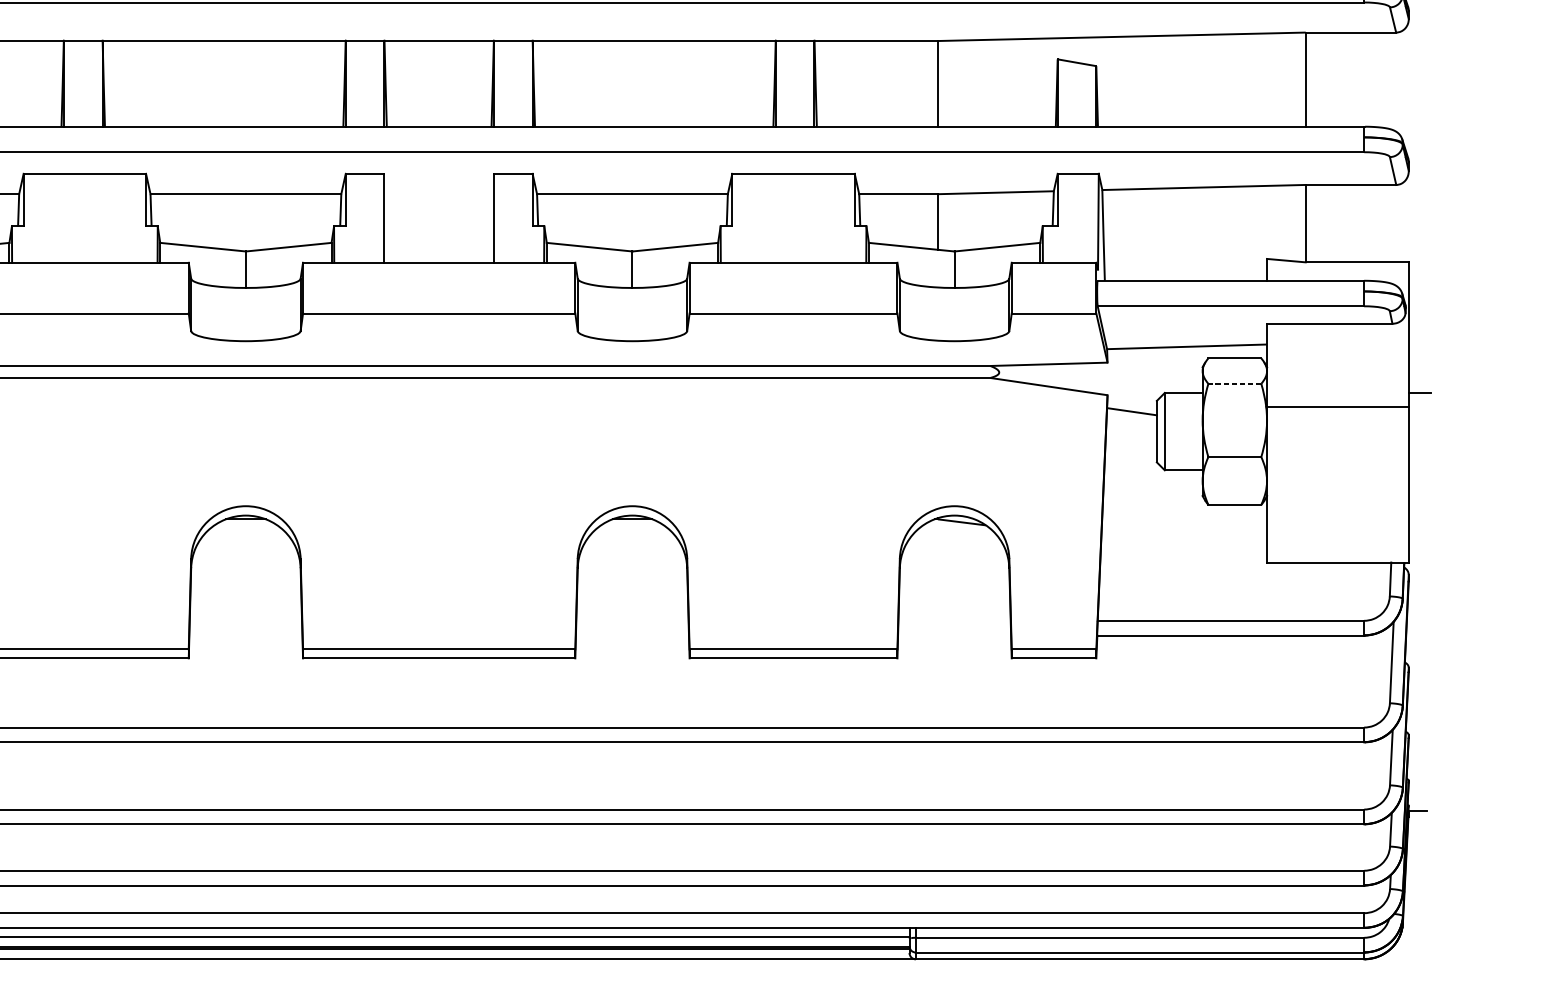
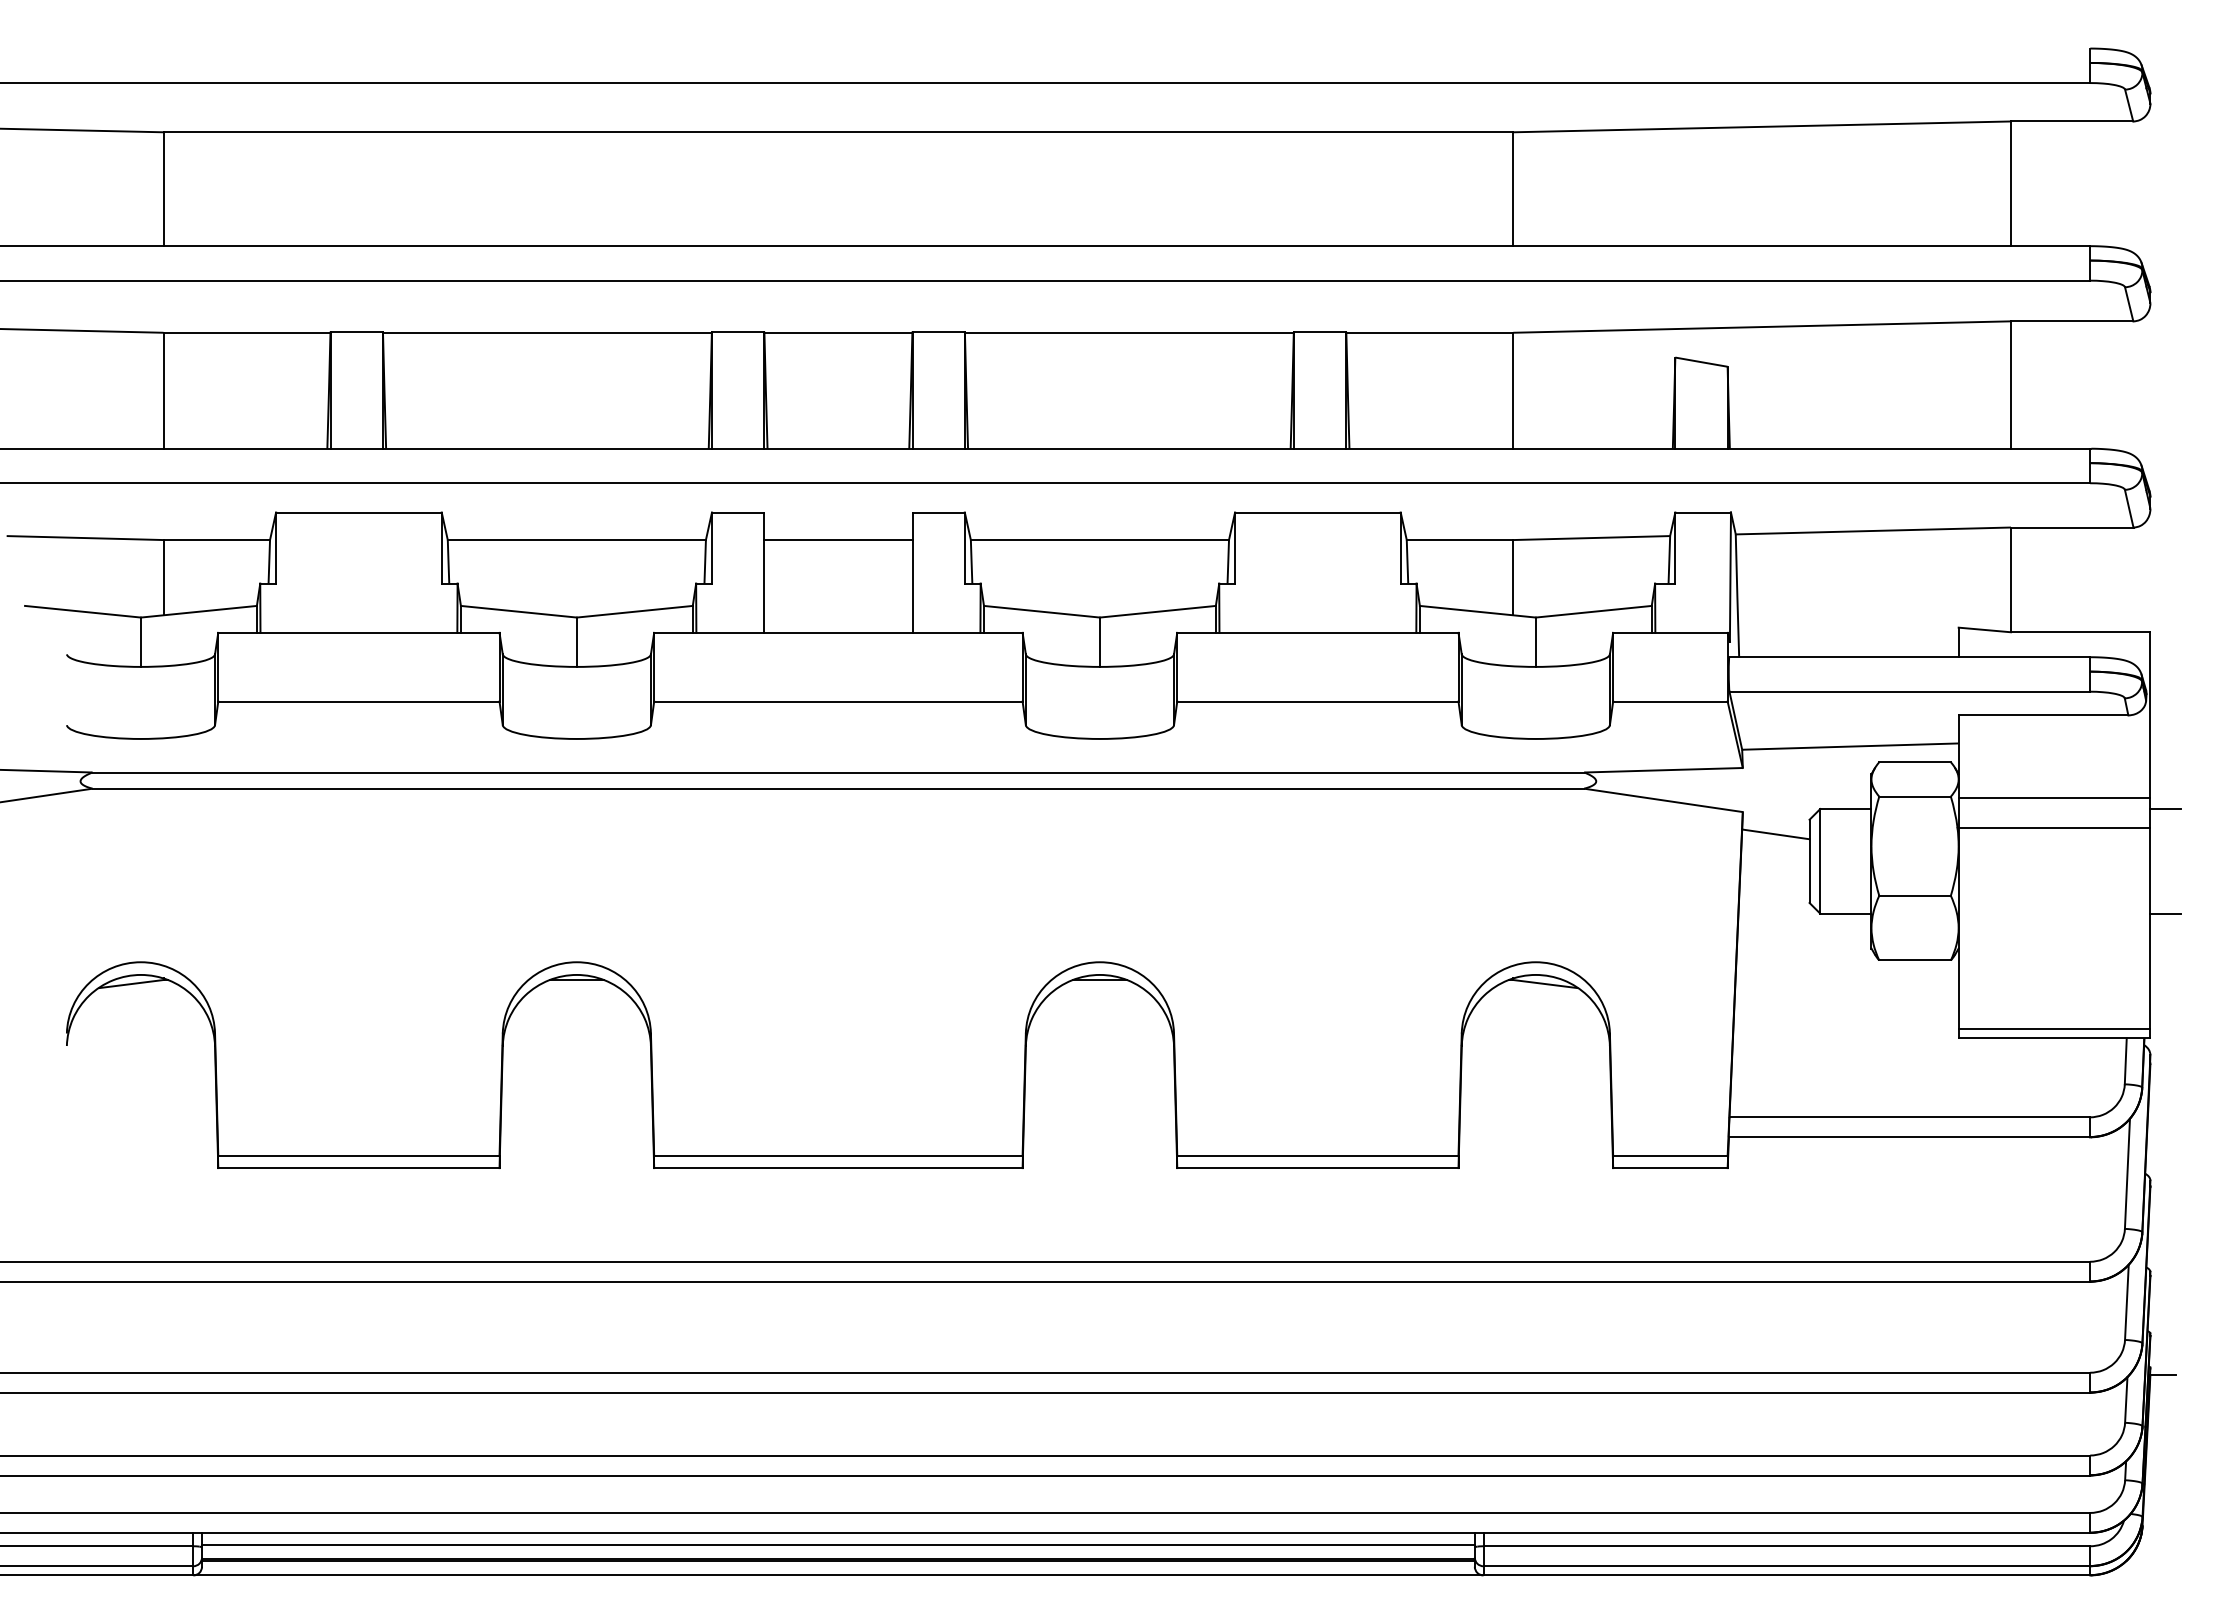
line: (439, 194) -> (838, 540), added
line: (1235, 383) -> (1915, 796), dashed -> solid
line: (1337, 385) -> (2054, 798), added
line: (1419, 470) -> (2165, 913), added
line: (1337, 555) -> (2054, 1028), added

